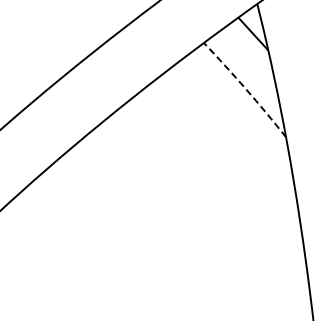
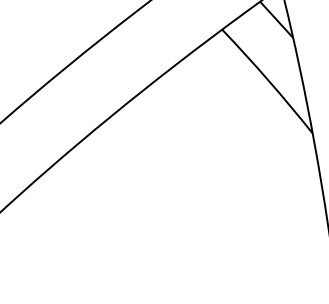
arc: (246, 89) -> (269, 80), dashed -> solid

